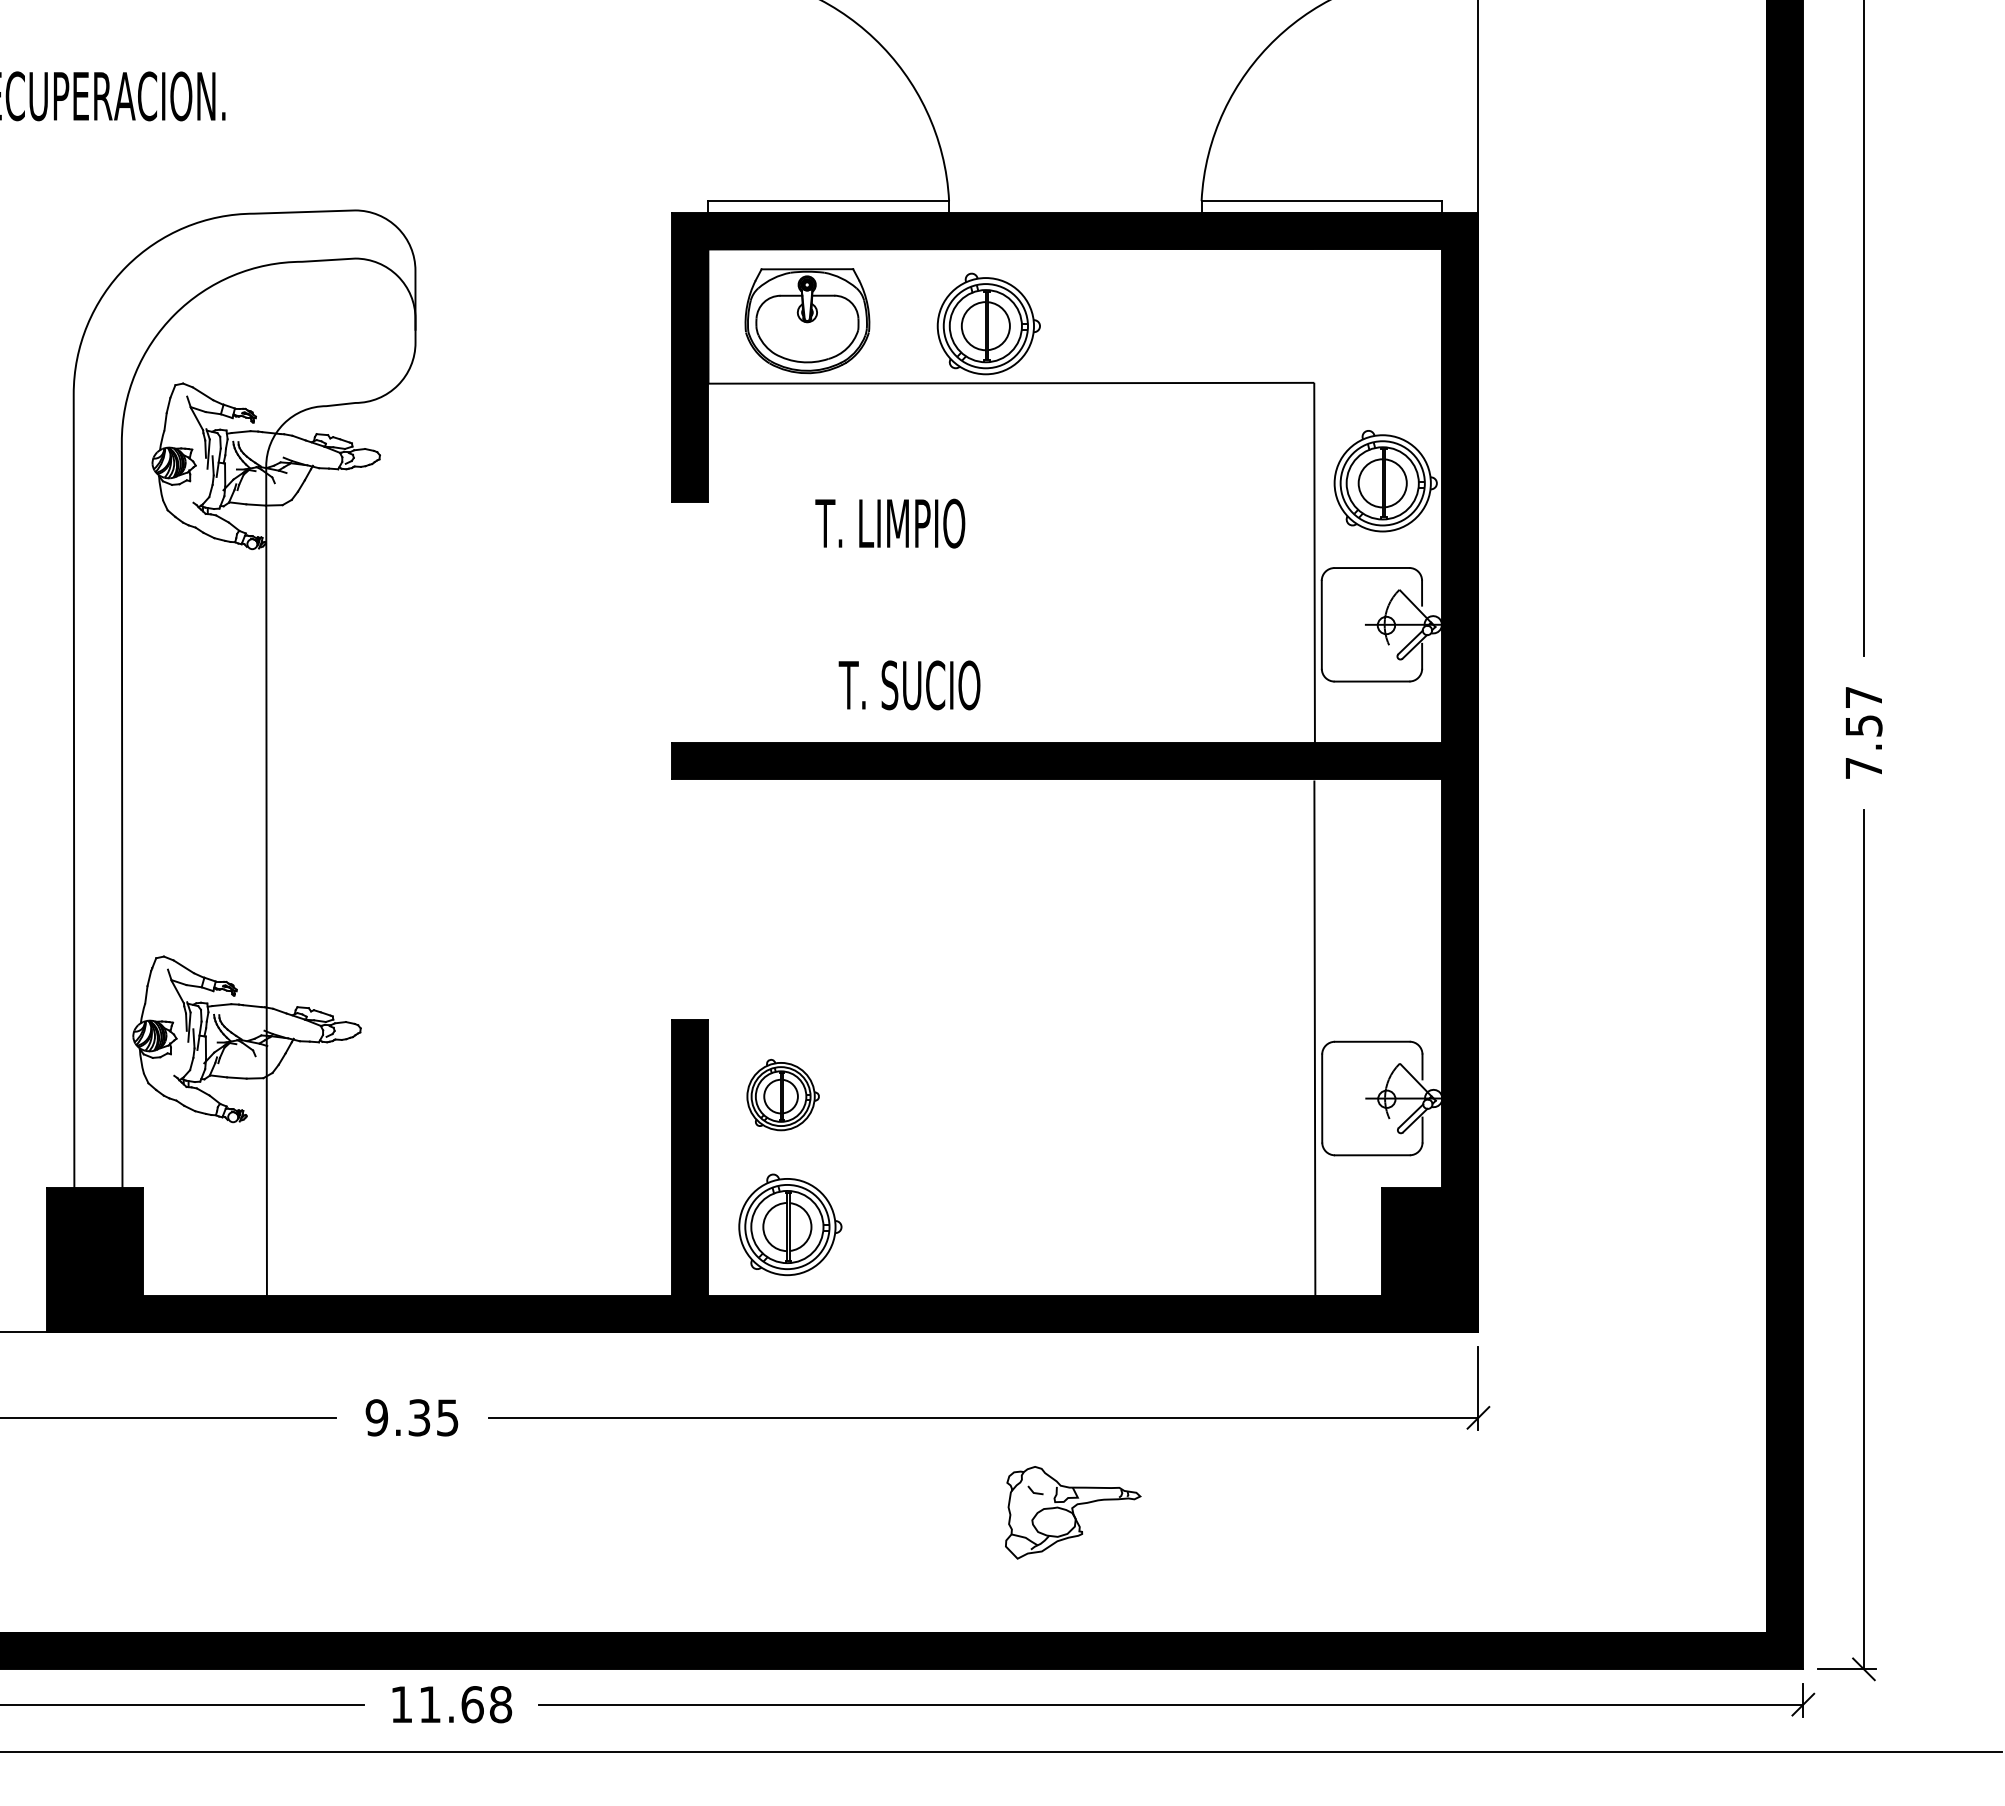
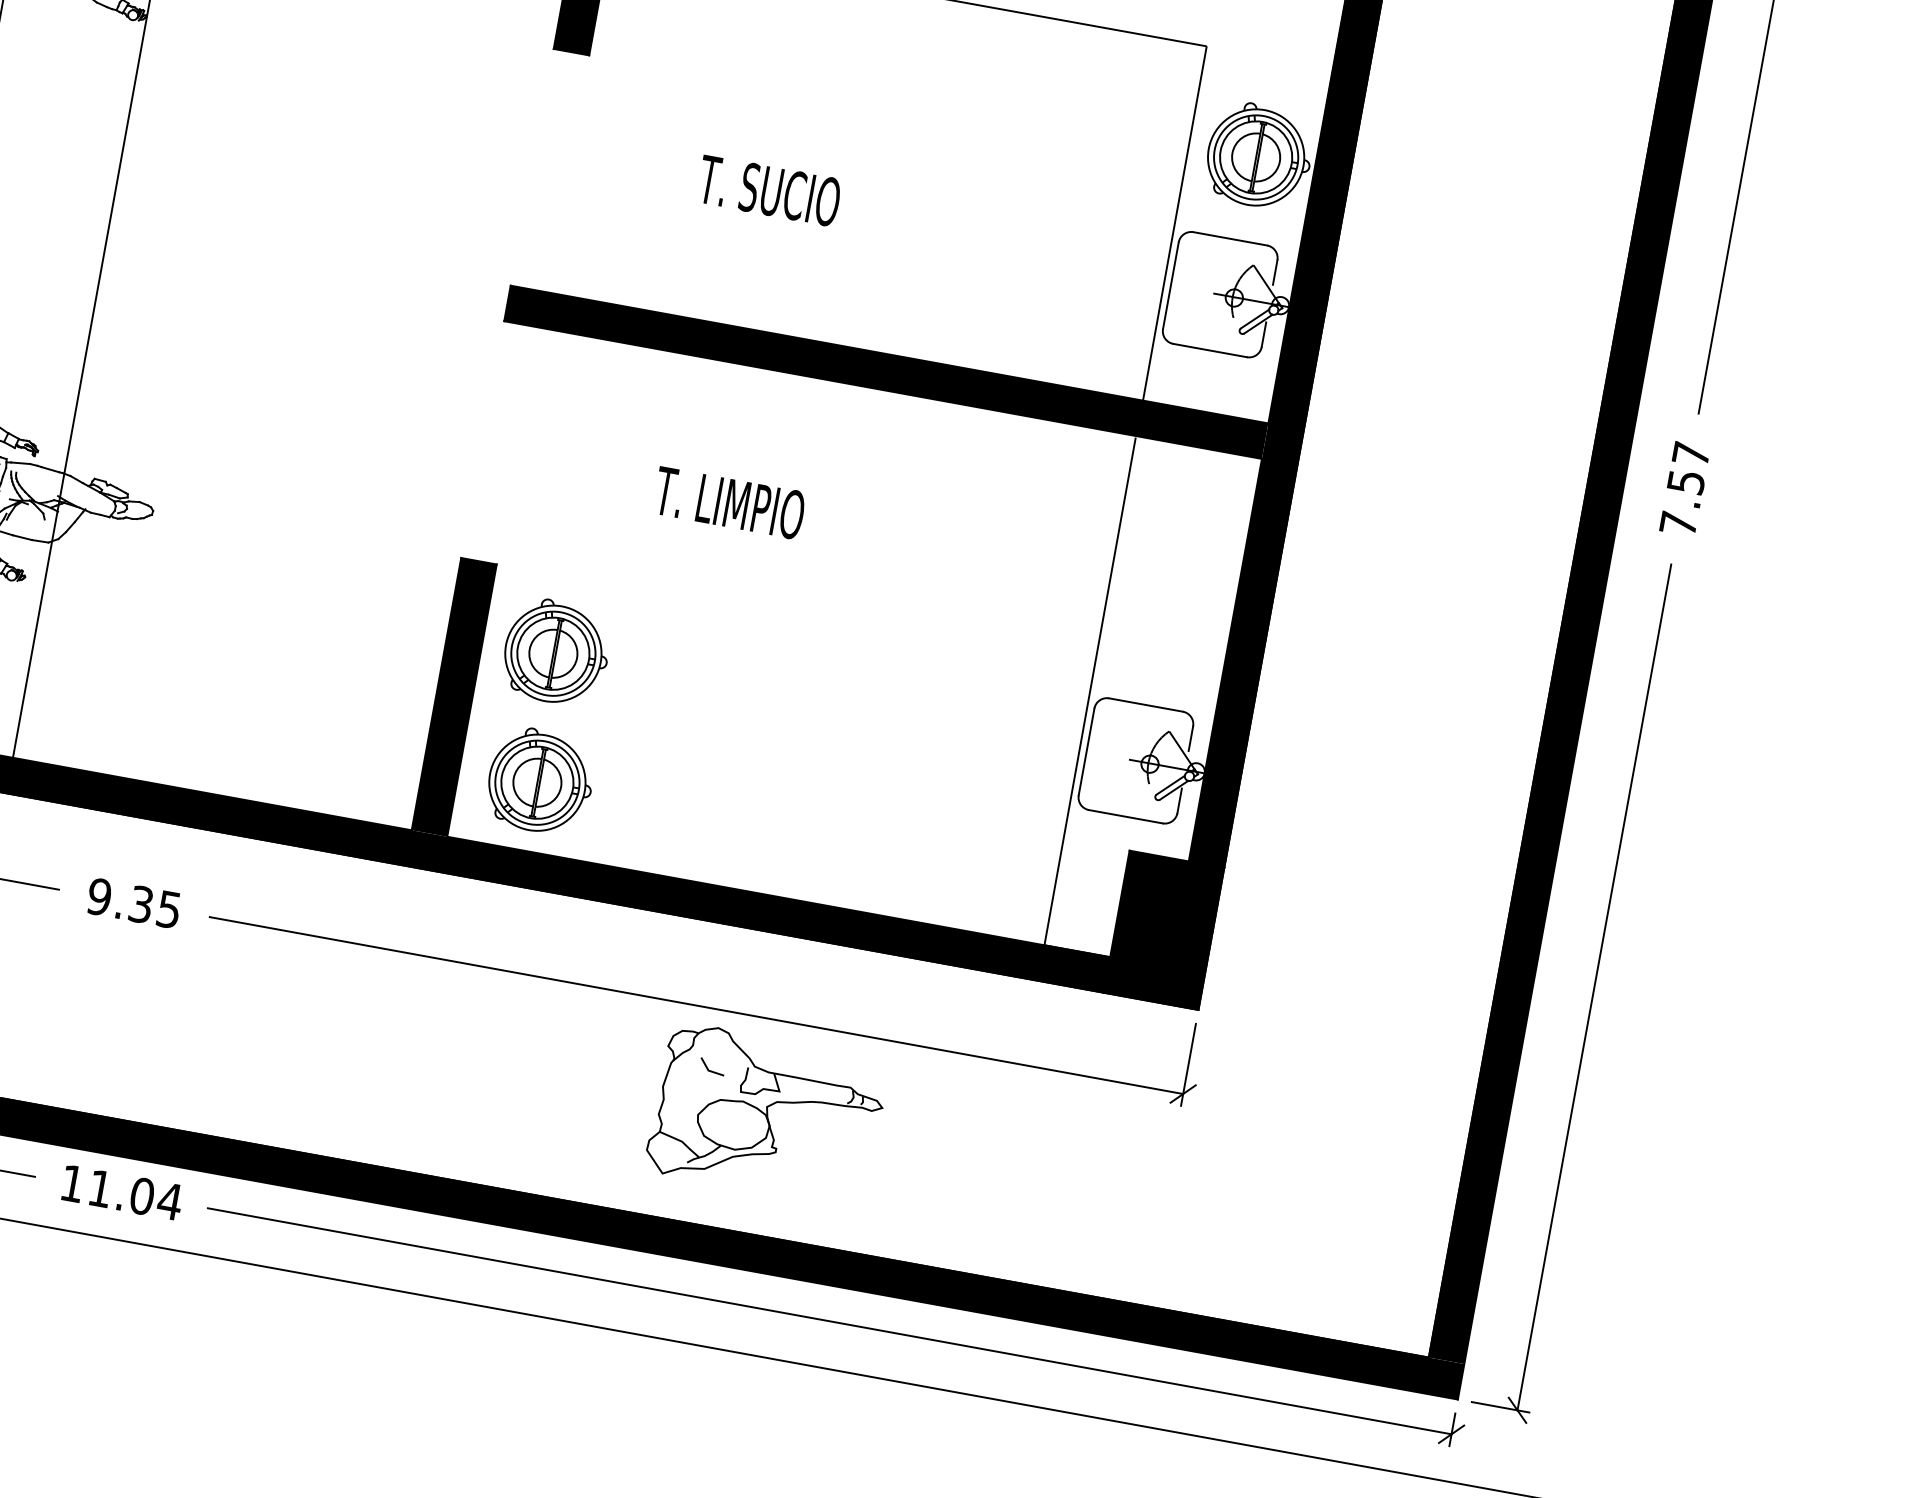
text: (890, 523) -> (729, 503), moved
text: (909, 685) -> (769, 191), moved
part: (783, 1094) -> (557, 651), size x1.43
part: (1073, 1512) -> (767, 1114), size x1.67
text: (486, 1704) -> (155, 1198), 11.68 -> 11.04

